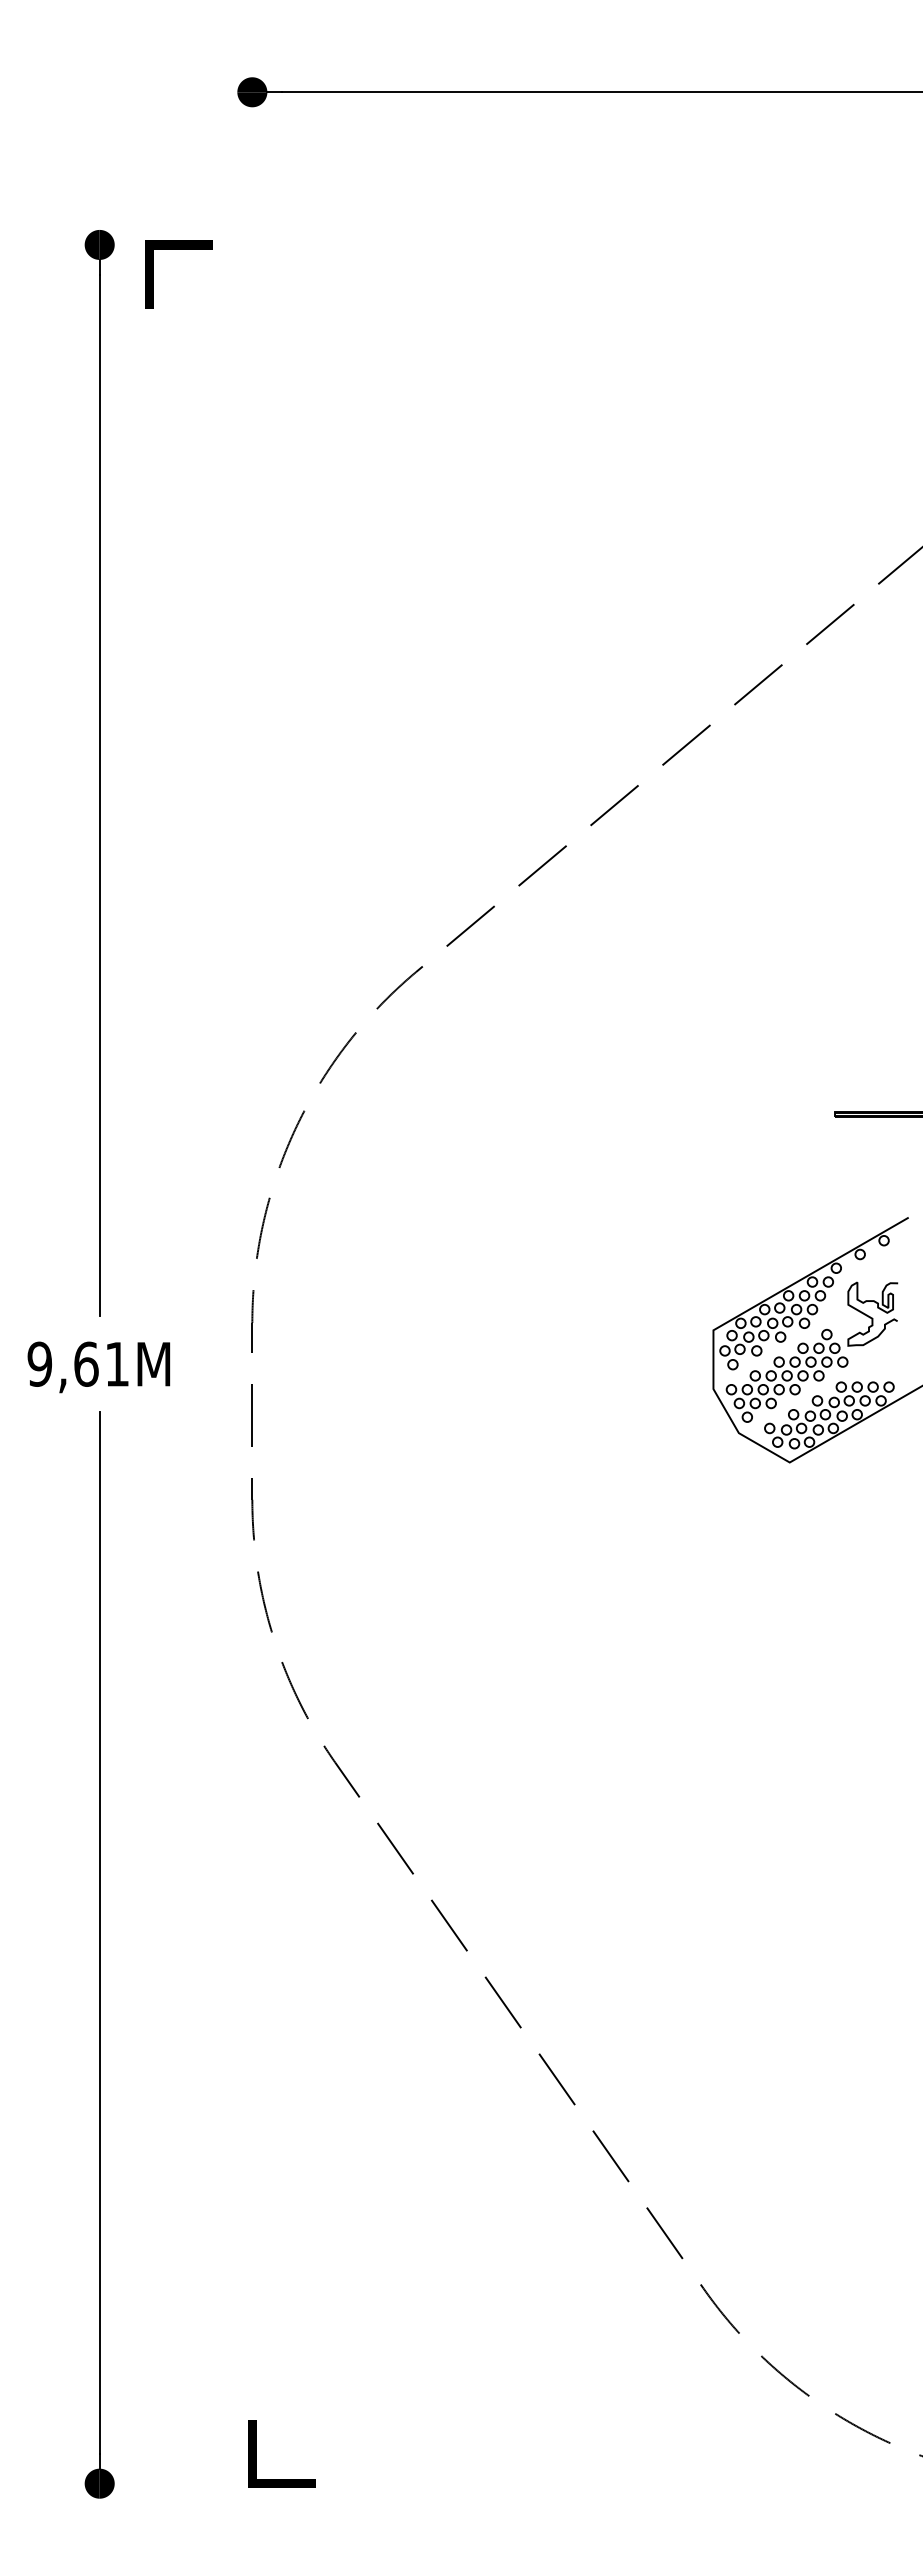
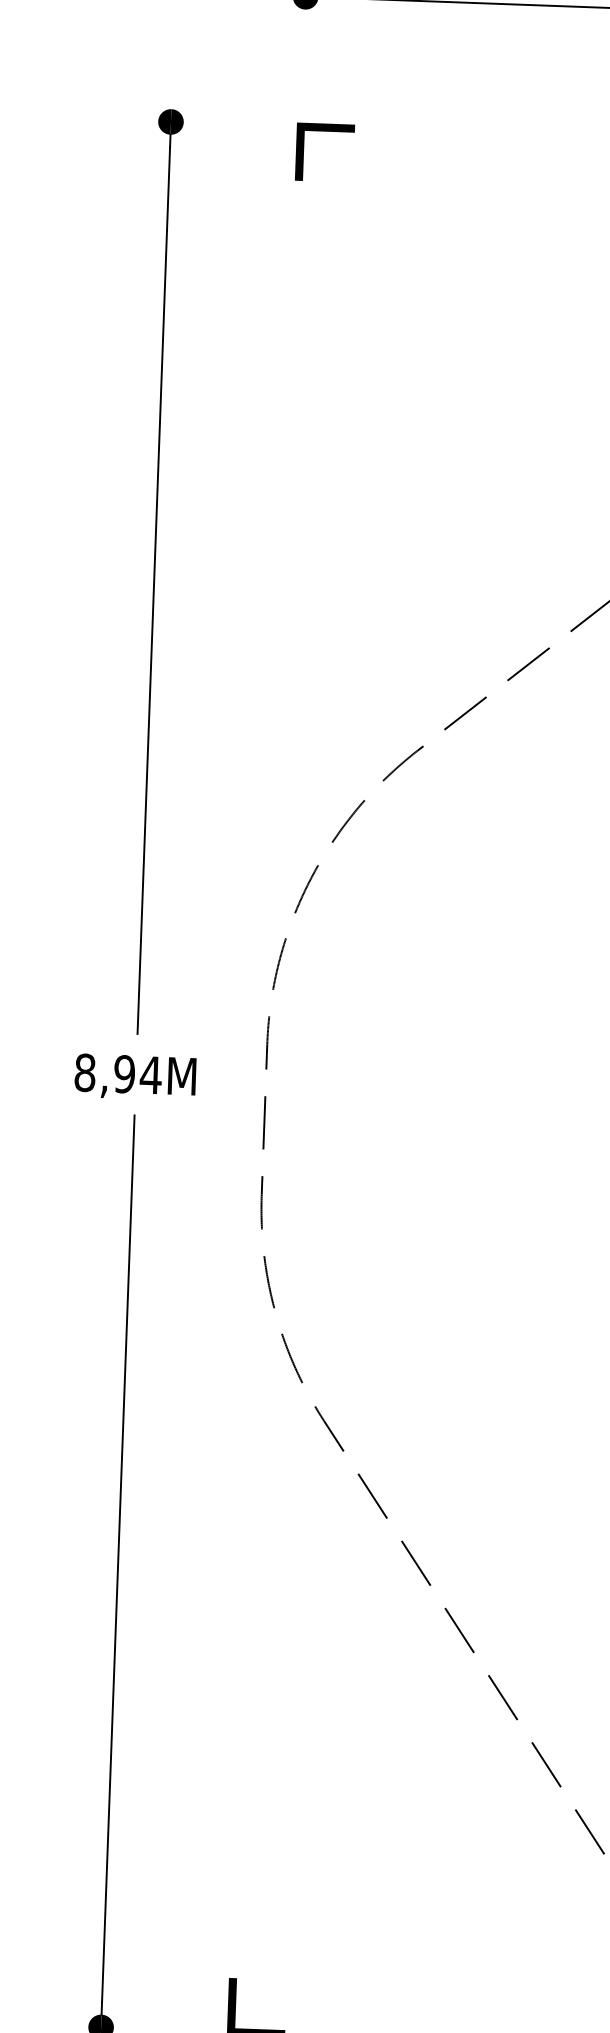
line: (178, 249) -> (325, 131), moved
text: (78, 1363) -> (118, 1073), 9,61M -> 8,94M

